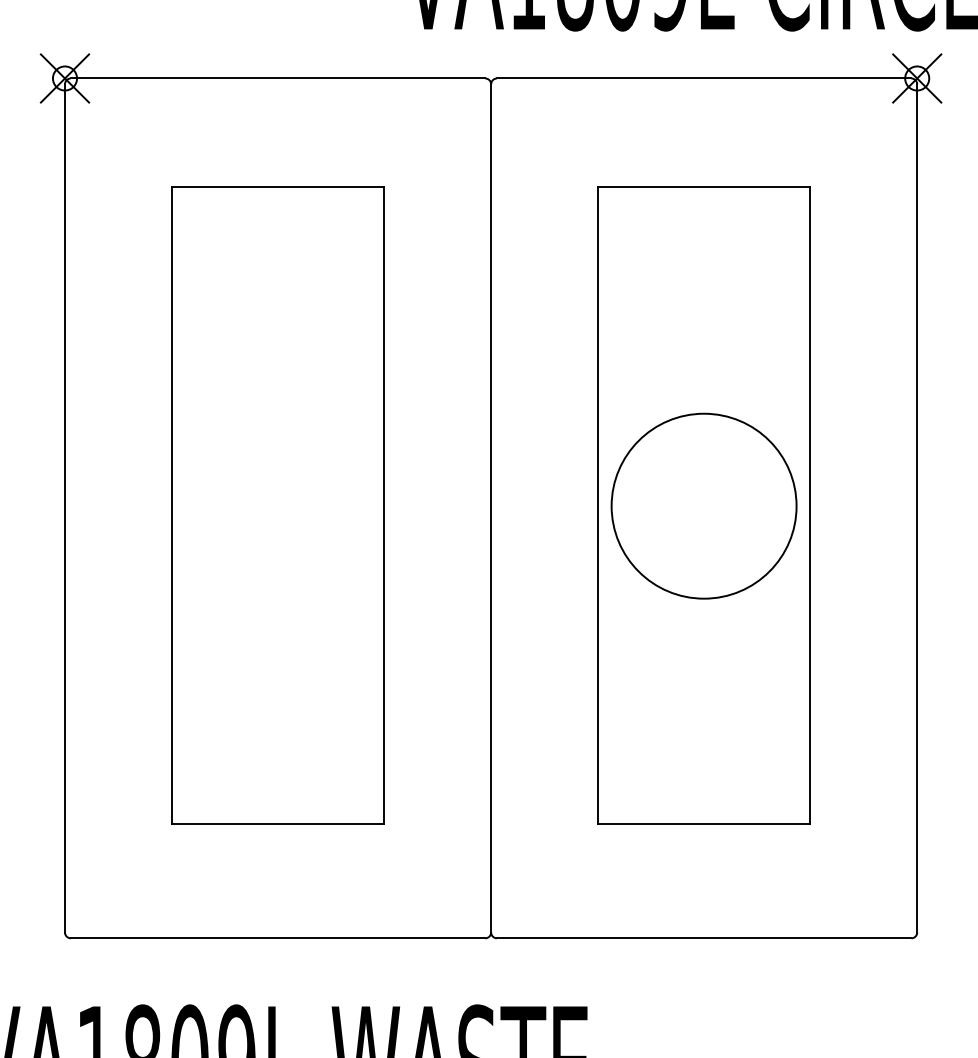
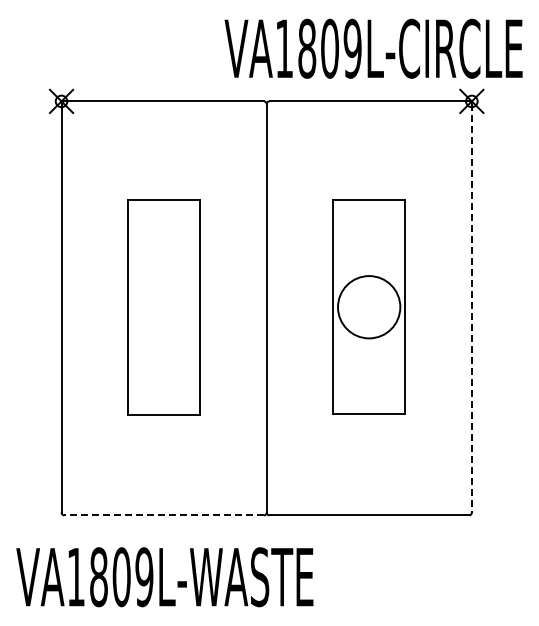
part: (702, 504) -> (368, 306), size x0.7
part: (276, 506) -> (163, 307), size x0.7
line: (916, 508) -> (471, 308), solid -> dashed
line: (278, 938) -> (164, 515), solid -> dashed

